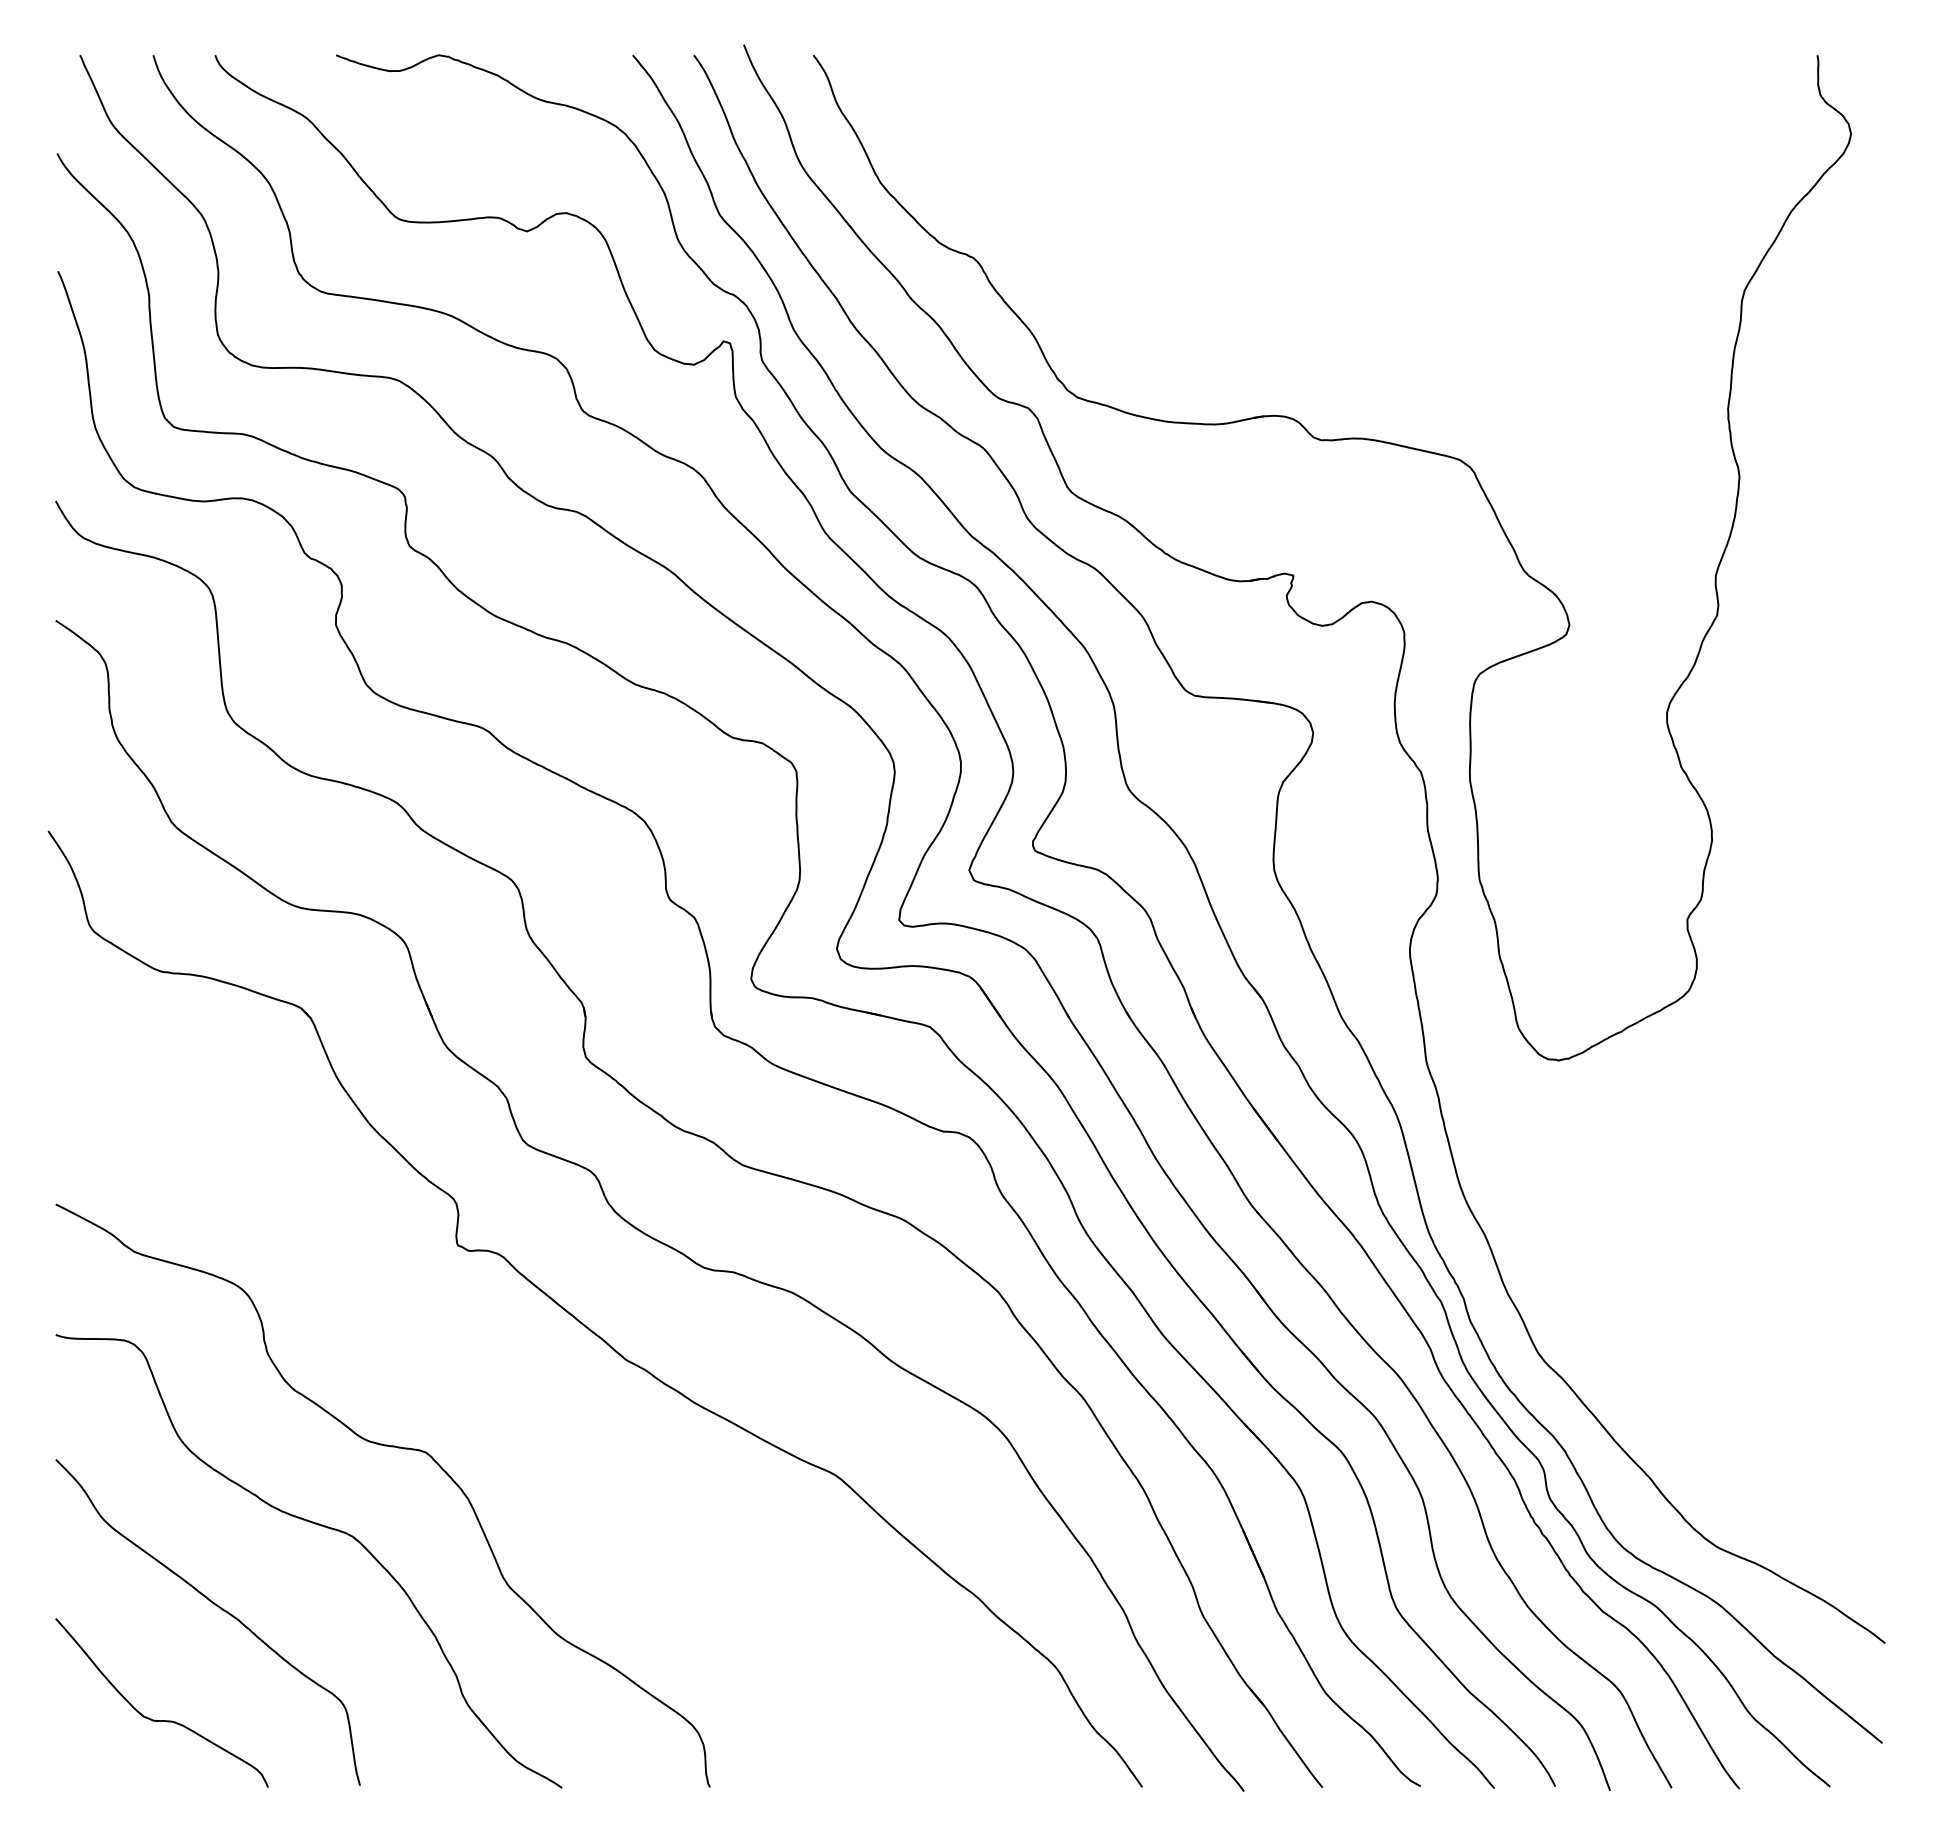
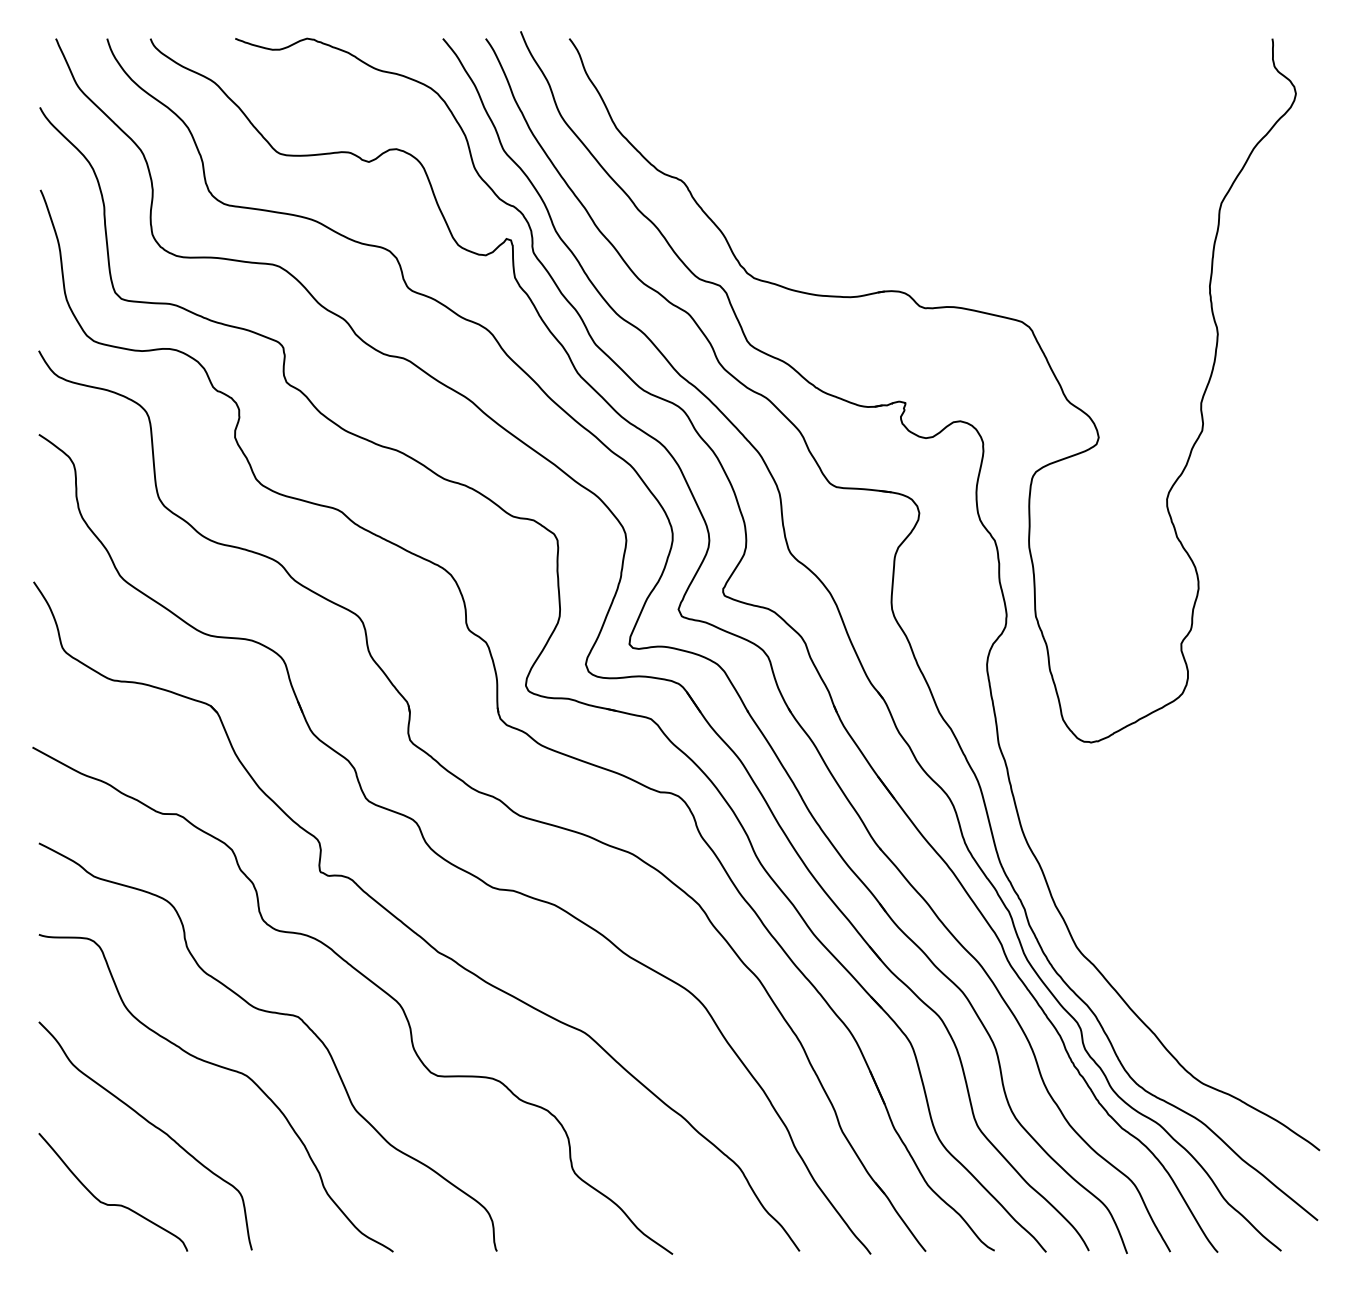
curve: (525, 1399) -> (367, 979), added

